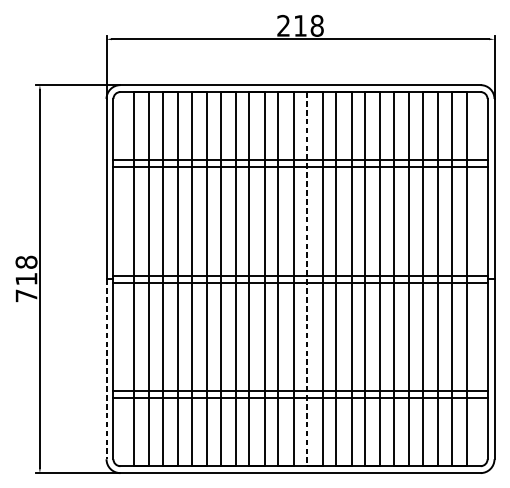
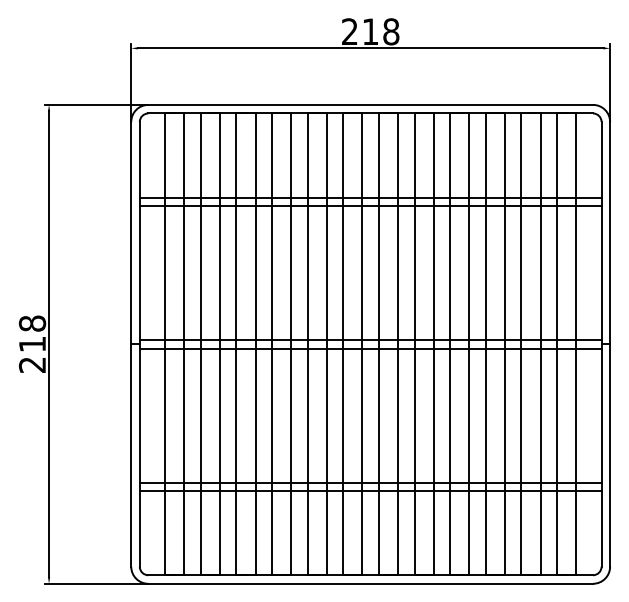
line: (306, 279) -> (378, 344), dashed -> solid
text: (25, 295) -> (31, 364), 718 -> 218
line: (106, 369) -> (131, 456), dashed -> solid

